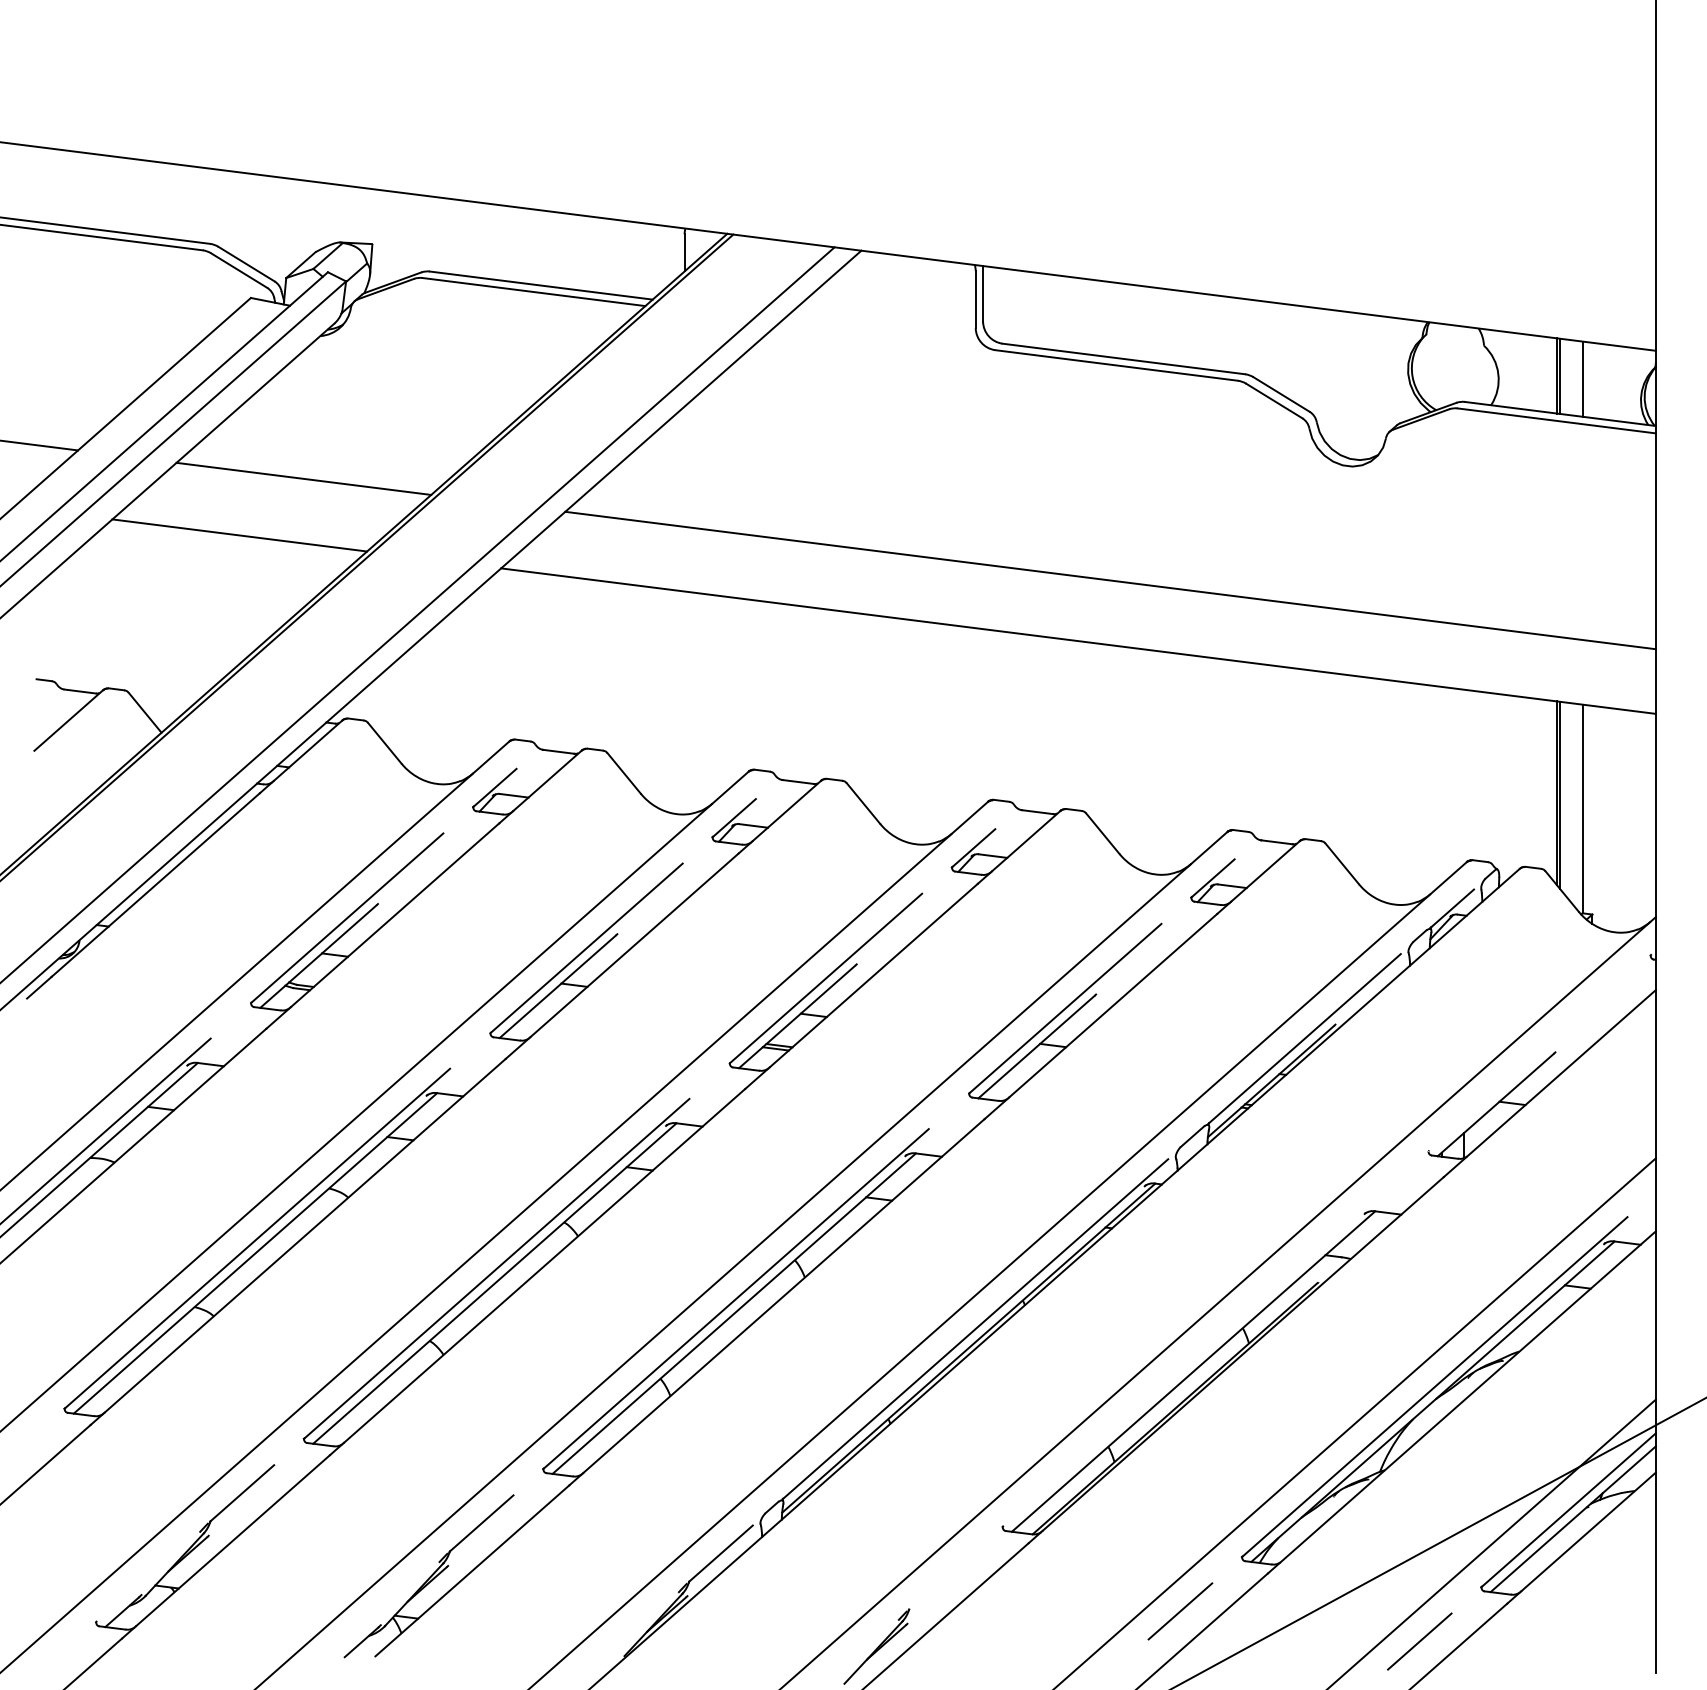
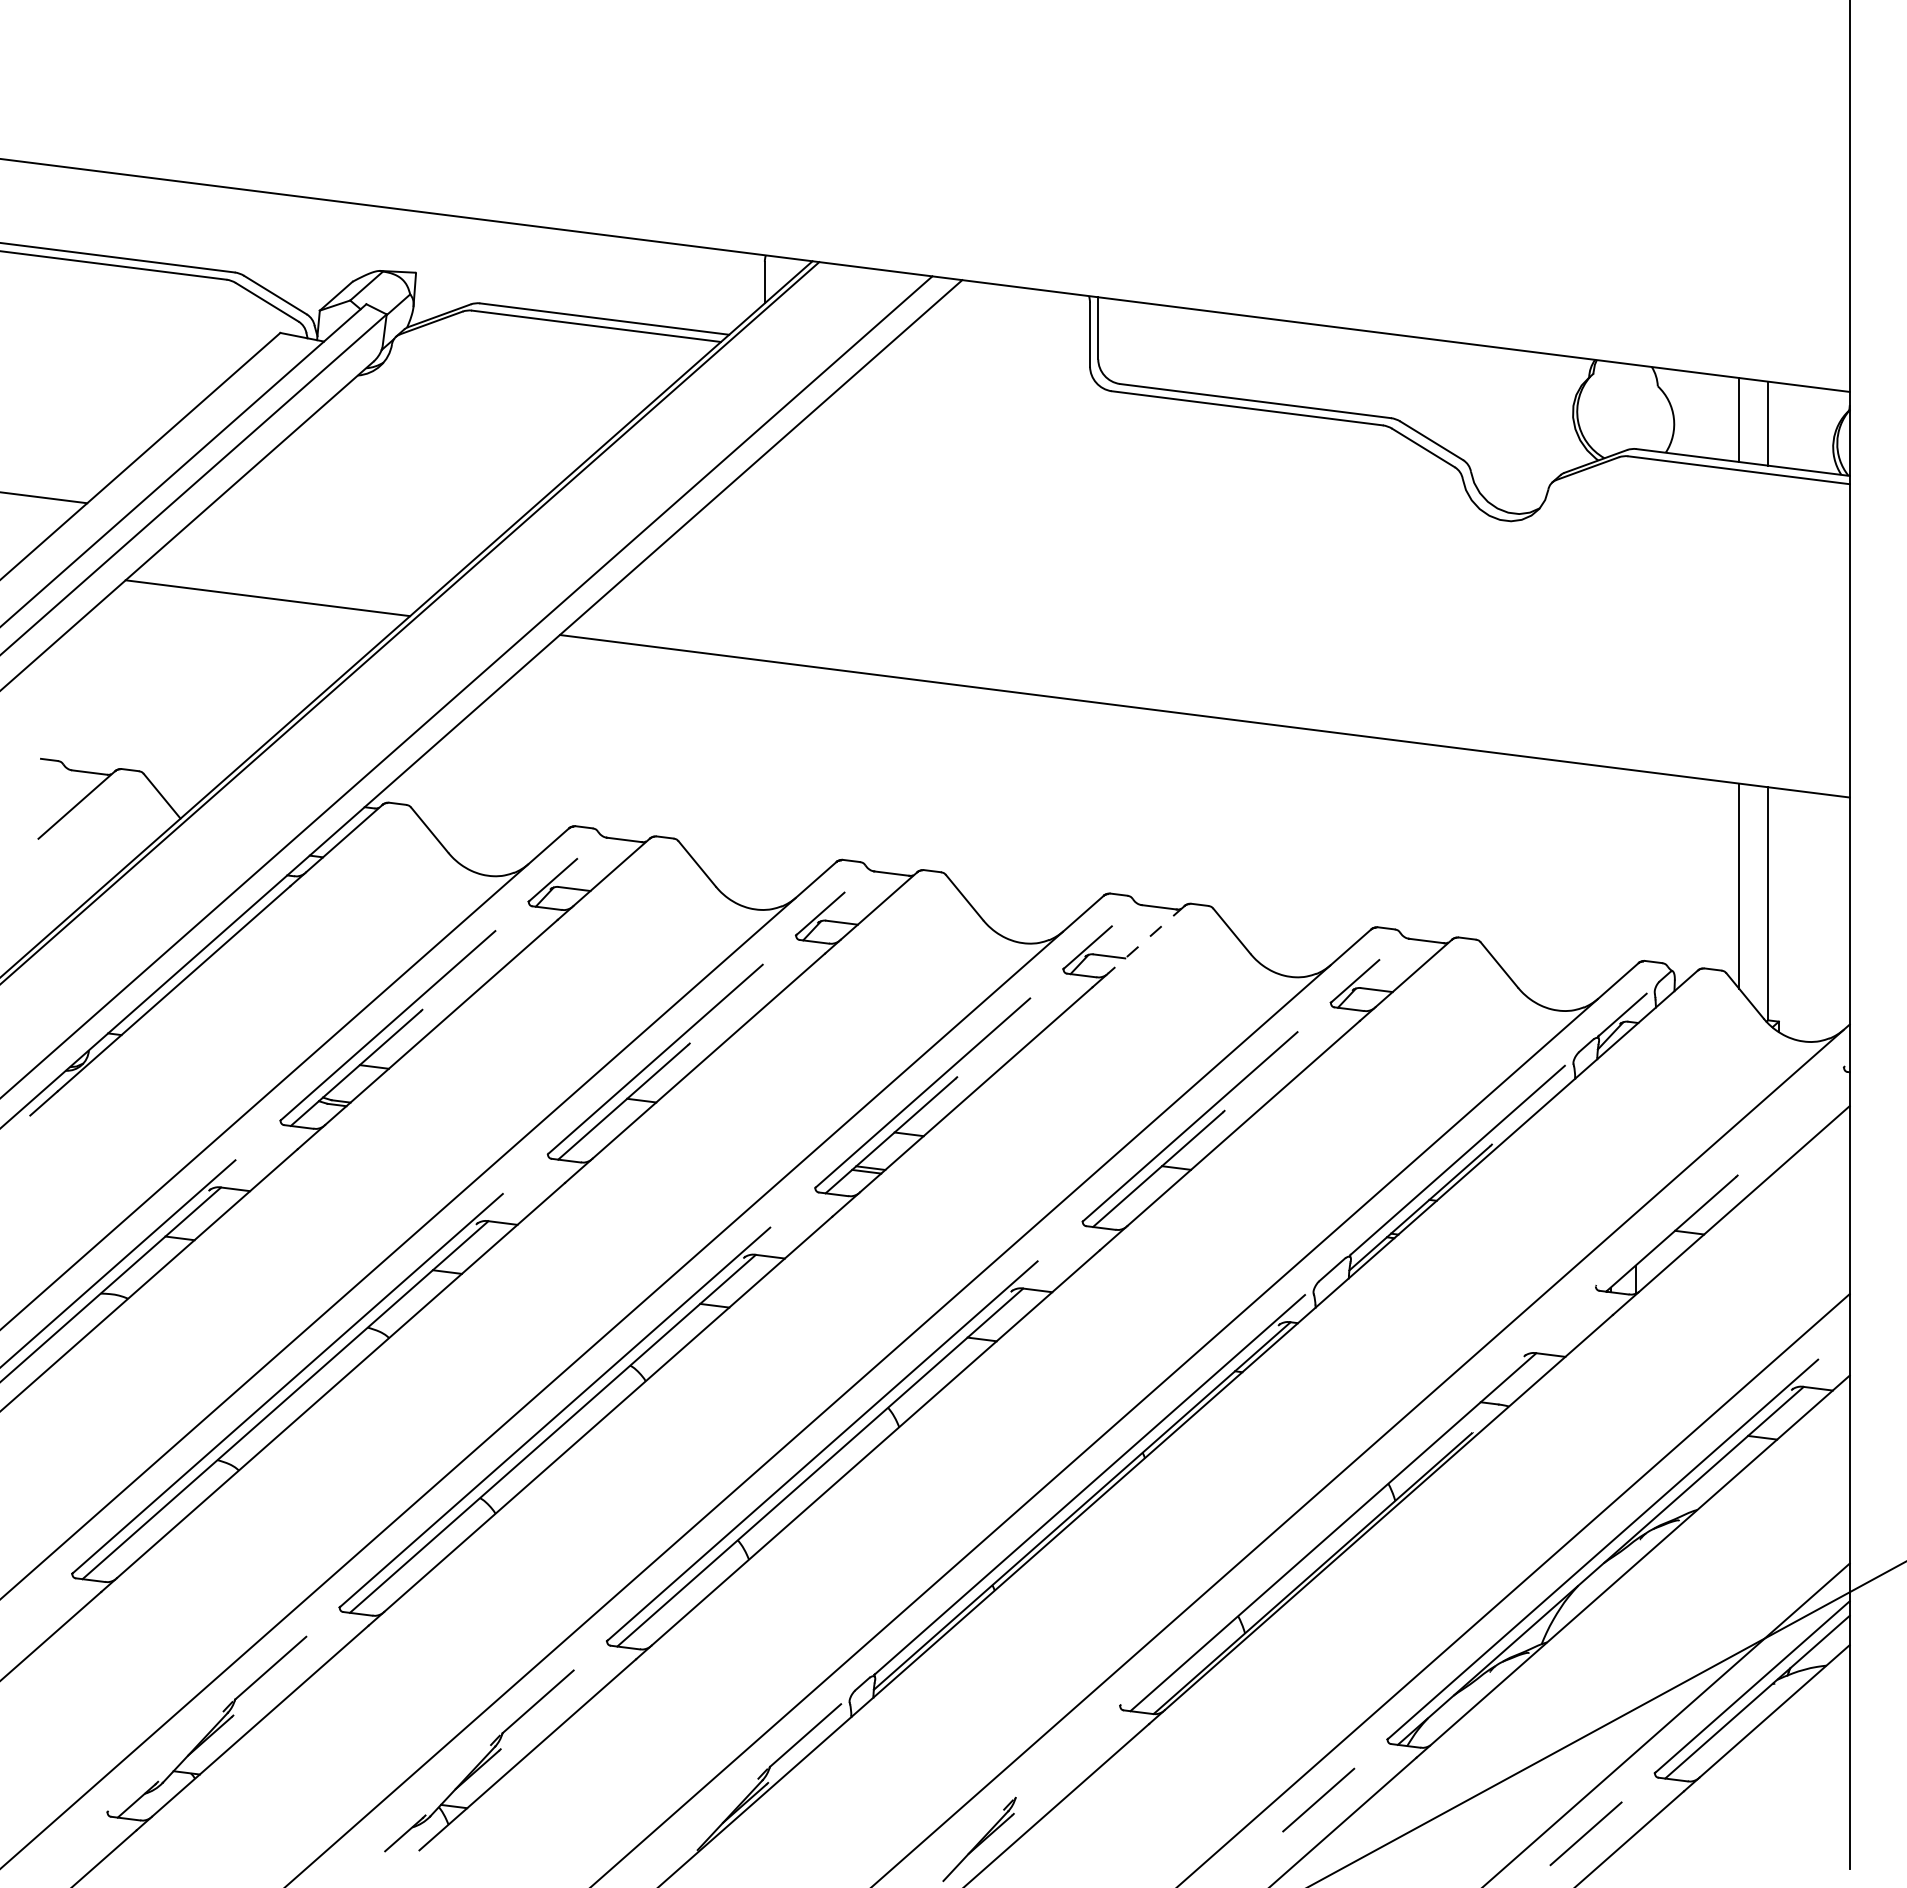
line: (1560, 376) -> (1743, 420), removed
line: (303, 478) -> (339, 534), removed
line: (1110, 580) -> (1240, 648), removed
line: (1560, 795) -> (1743, 888), removed
line: (1026, 841) -> (1146, 940), solid -> dashed

